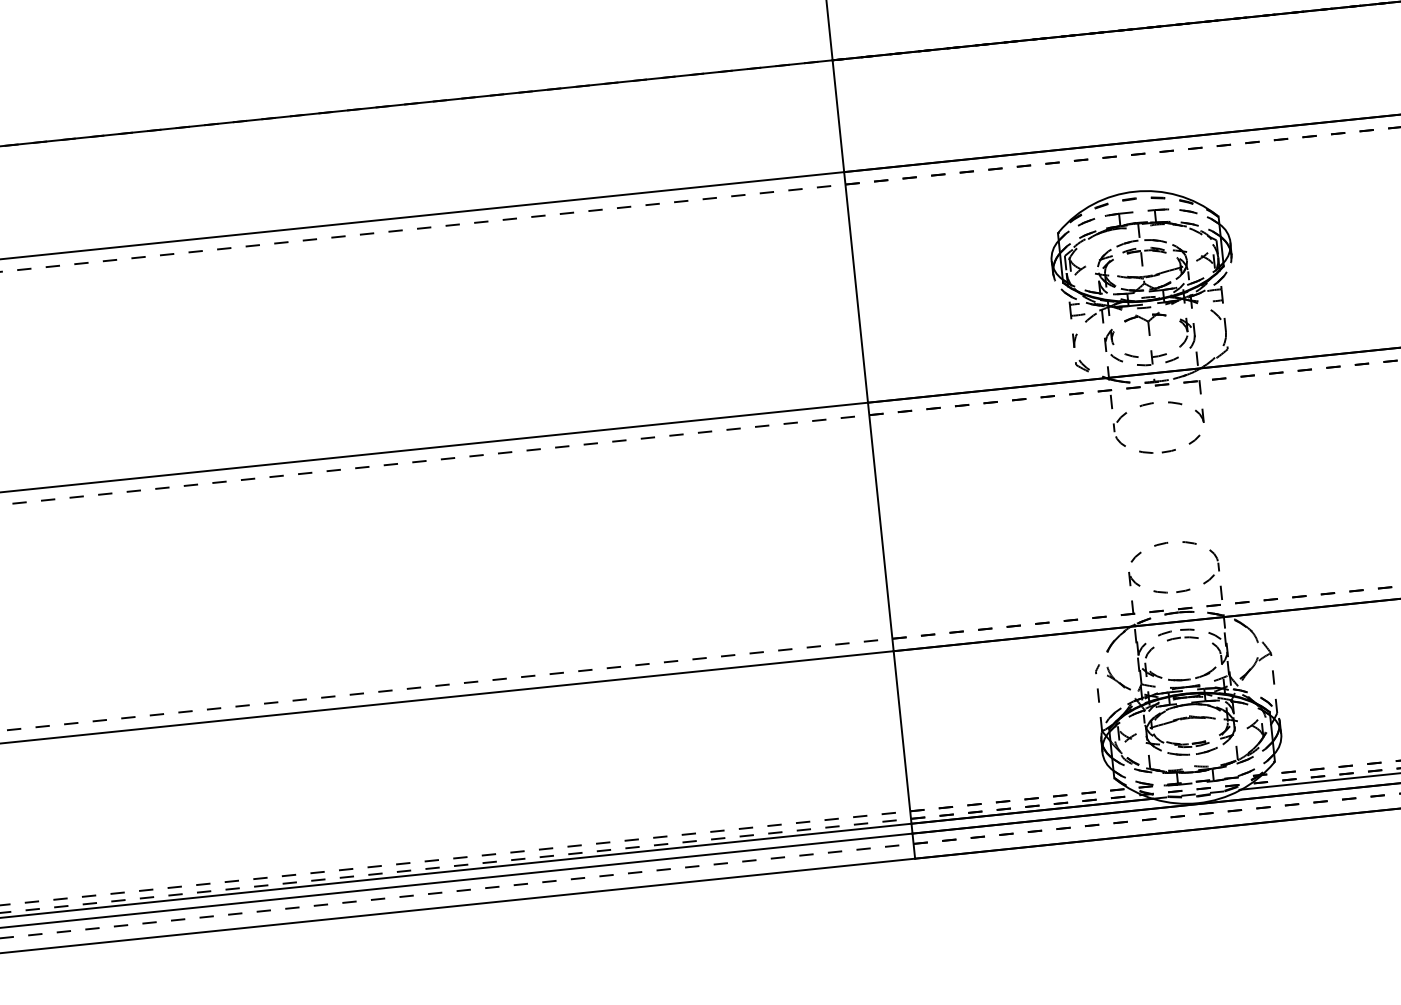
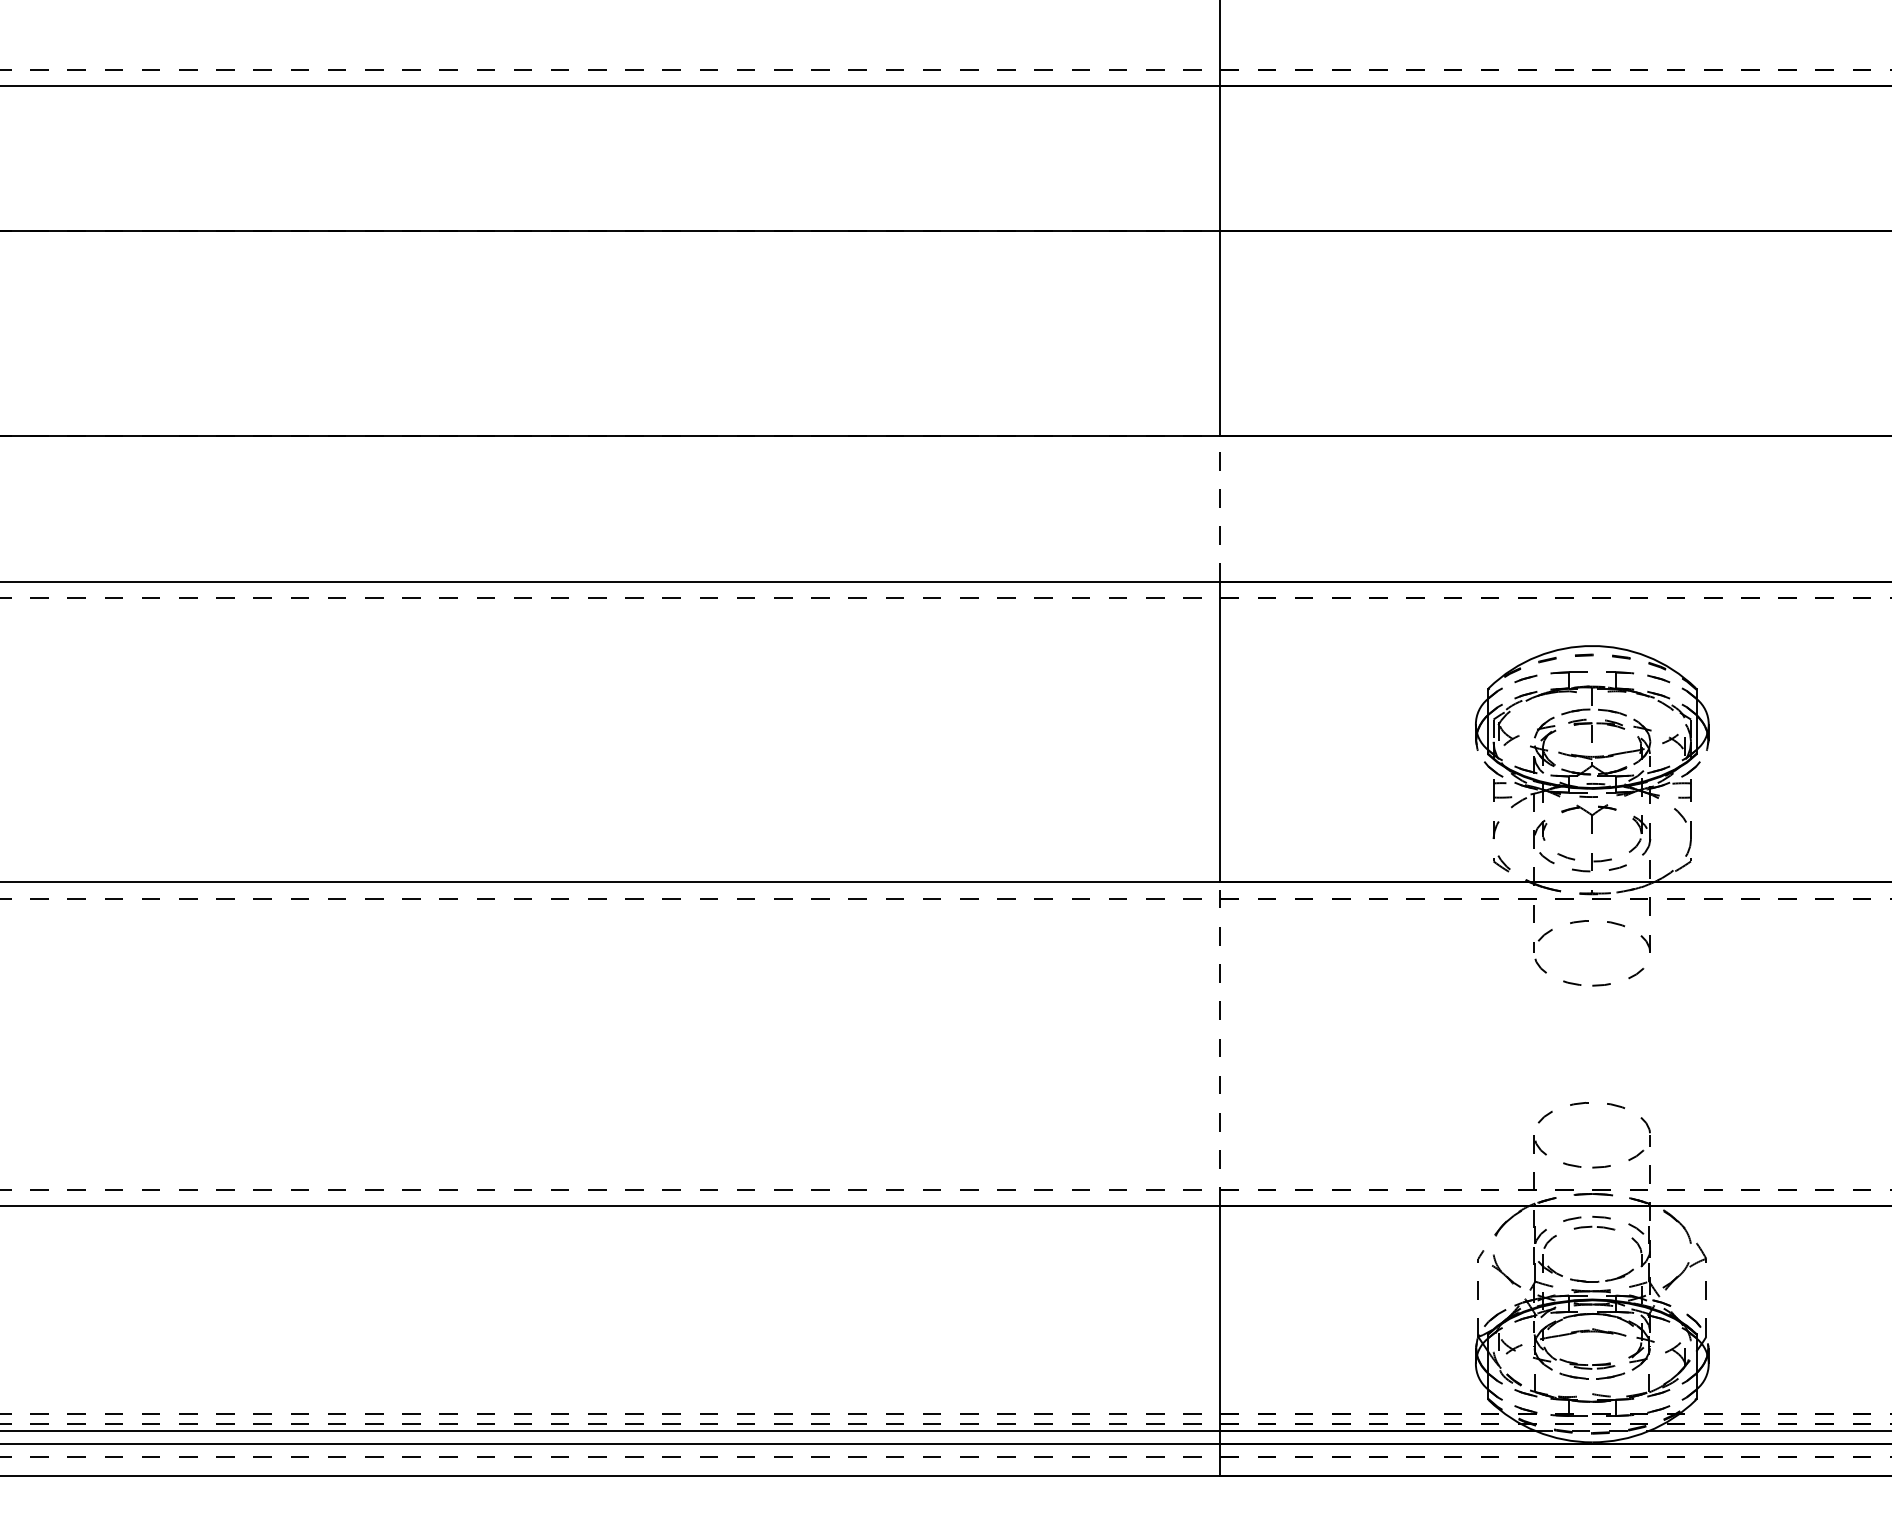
line: (838, 116) -> (1220, 509), solid -> dashed
line: (880, 527) -> (1220, 1044), solid -> dashed

